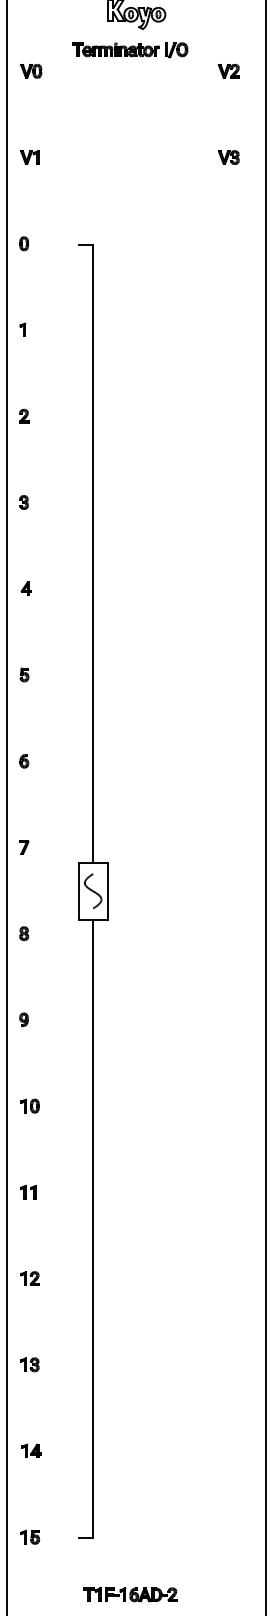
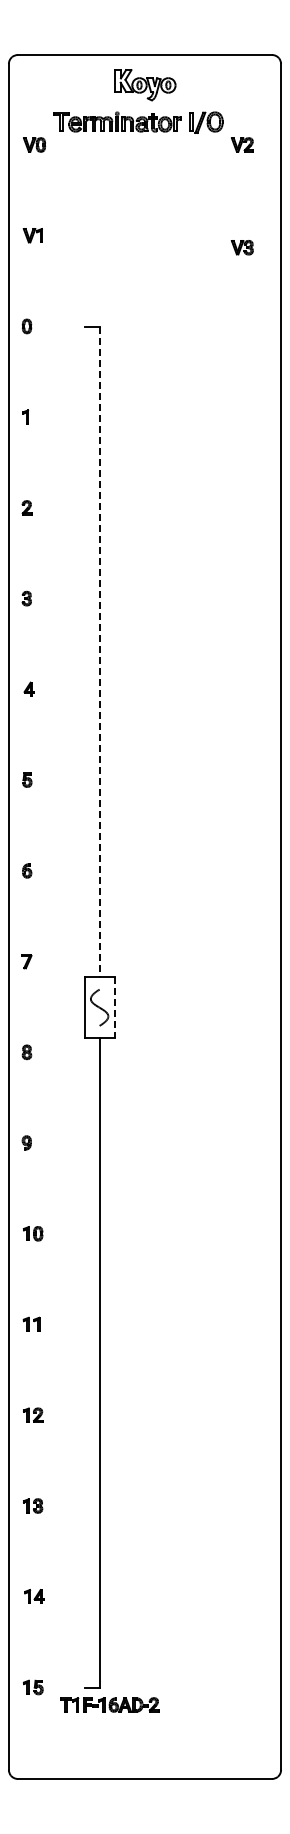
part: (130, 49) -> (138, 122), size x1.4
part: (228, 157) -> (241, 247), moved
line: (93, 553) -> (99, 652), solid -> dashed
line: (107, 892) -> (114, 1008), solid -> dashed
part: (130, 1594) -> (109, 1704), moved

